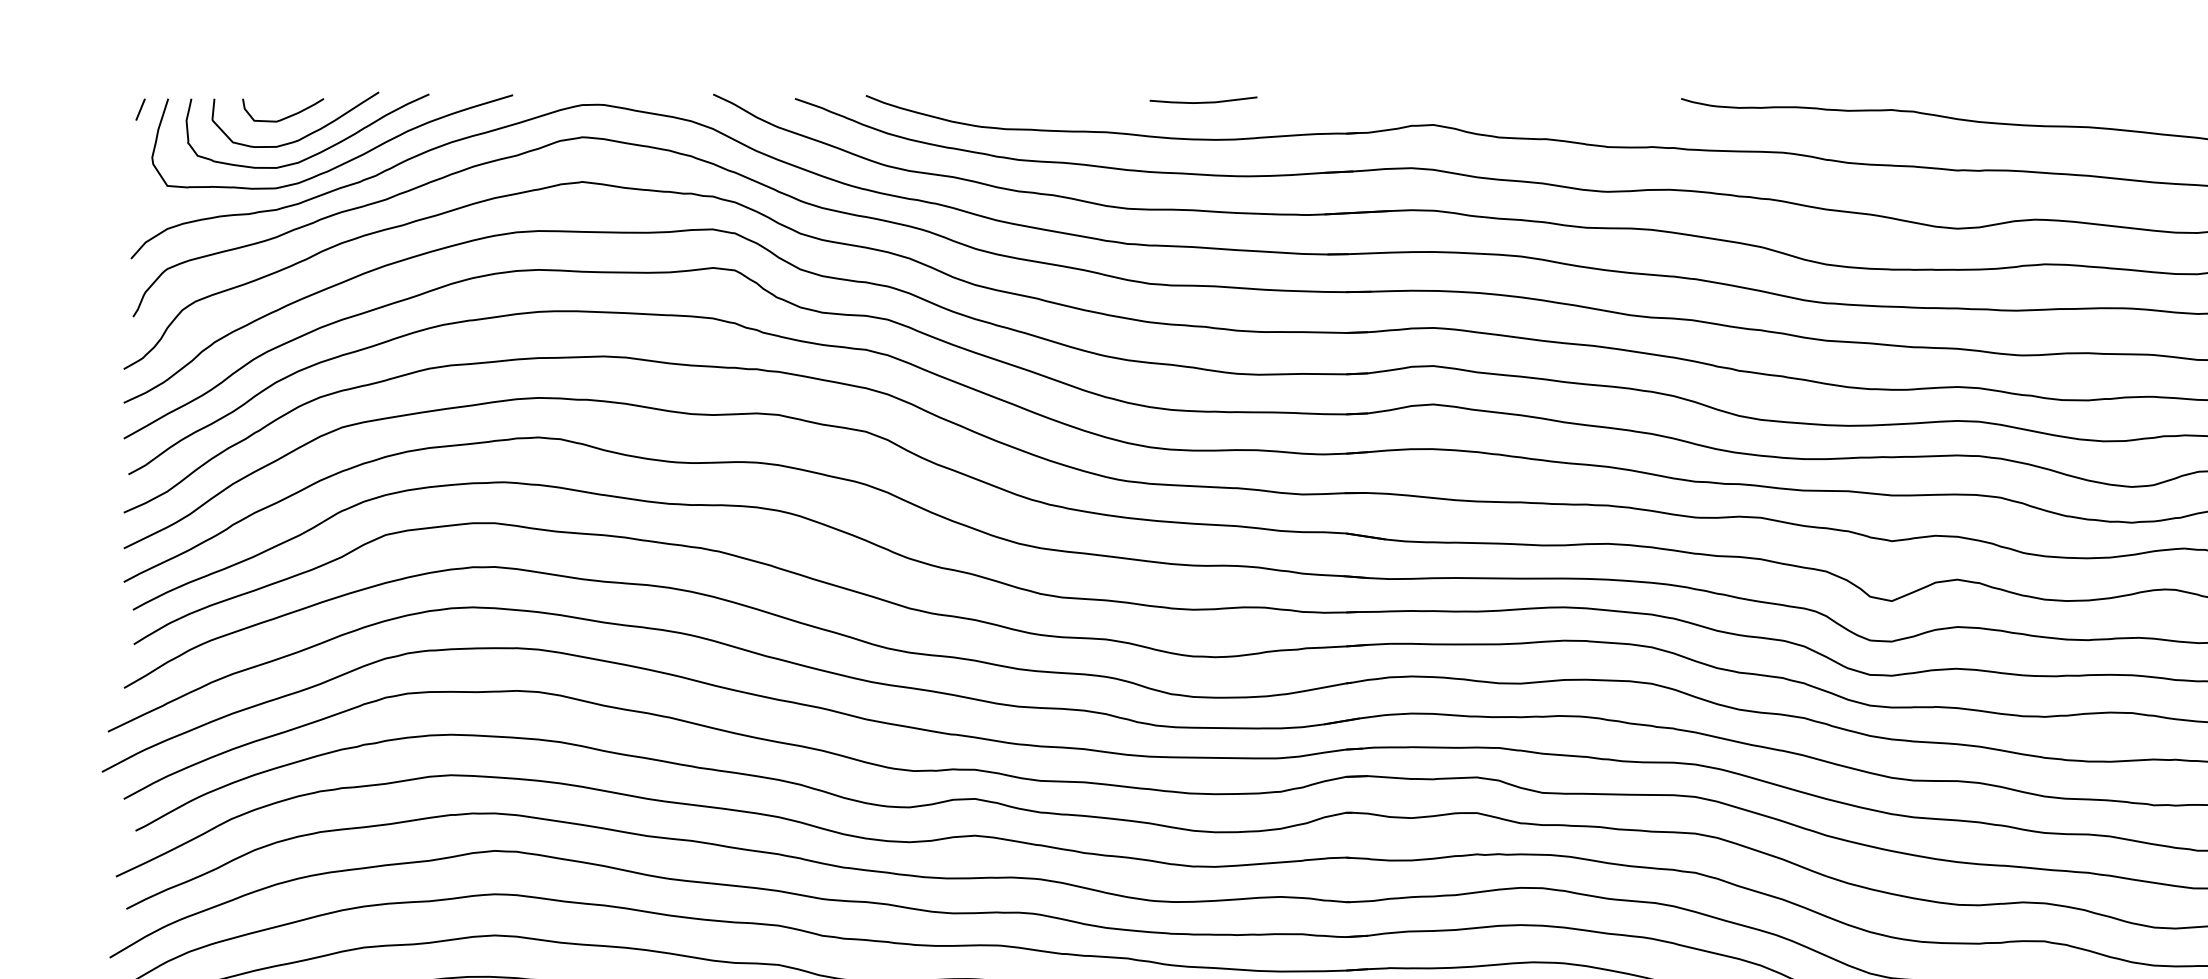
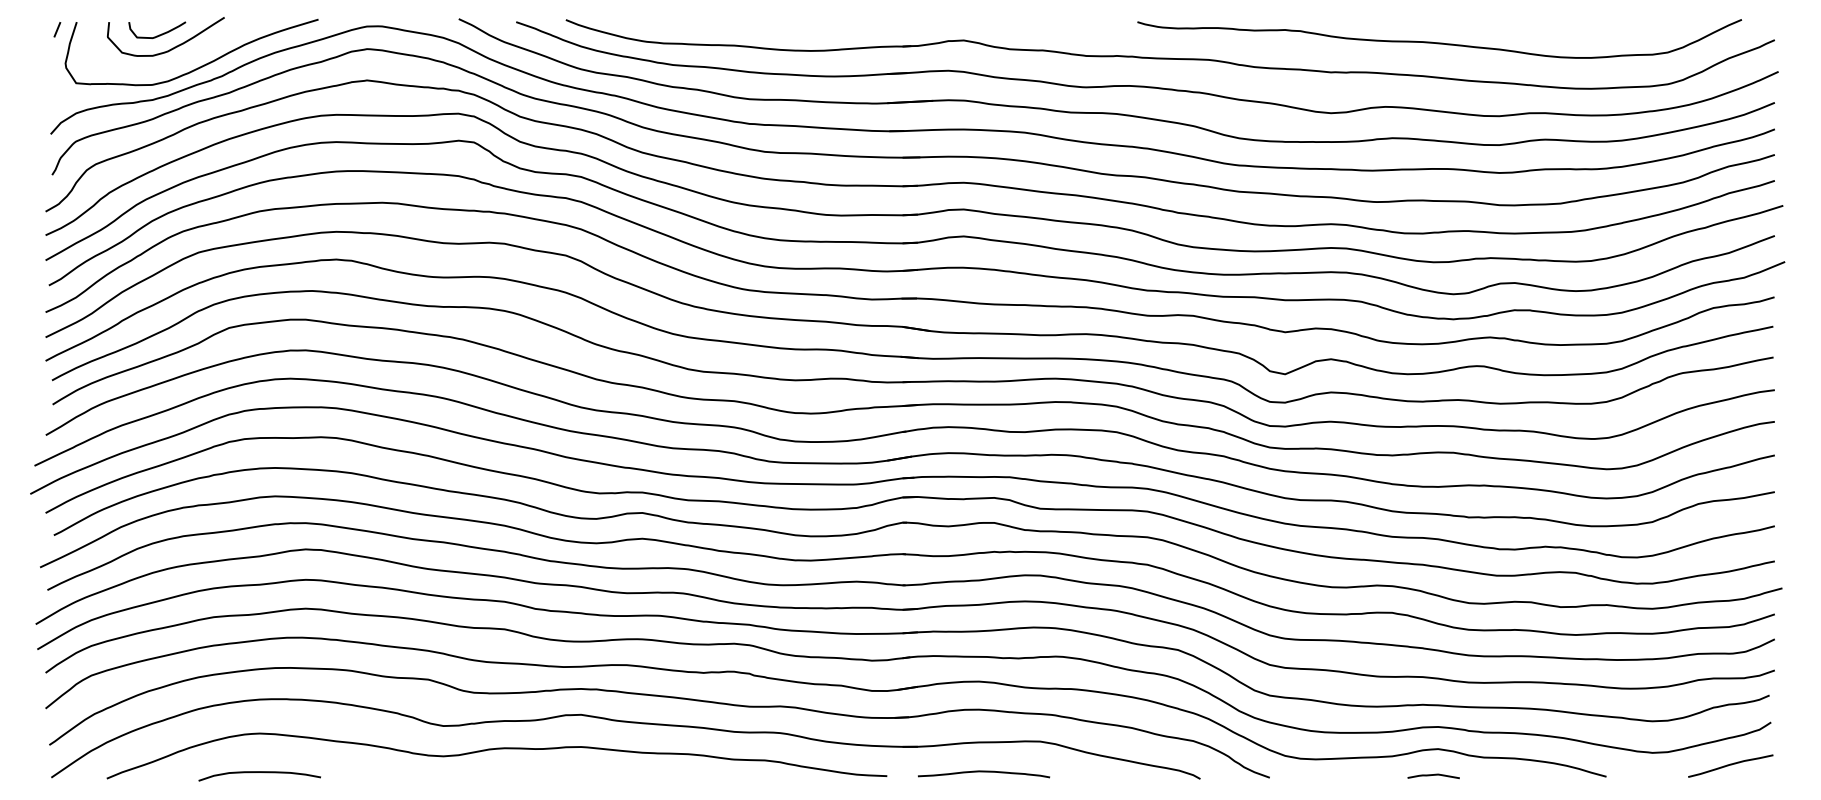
line: (1203, 102) -> (802, 24), removed
curve: (317, 152) -> (181, 59), removed

